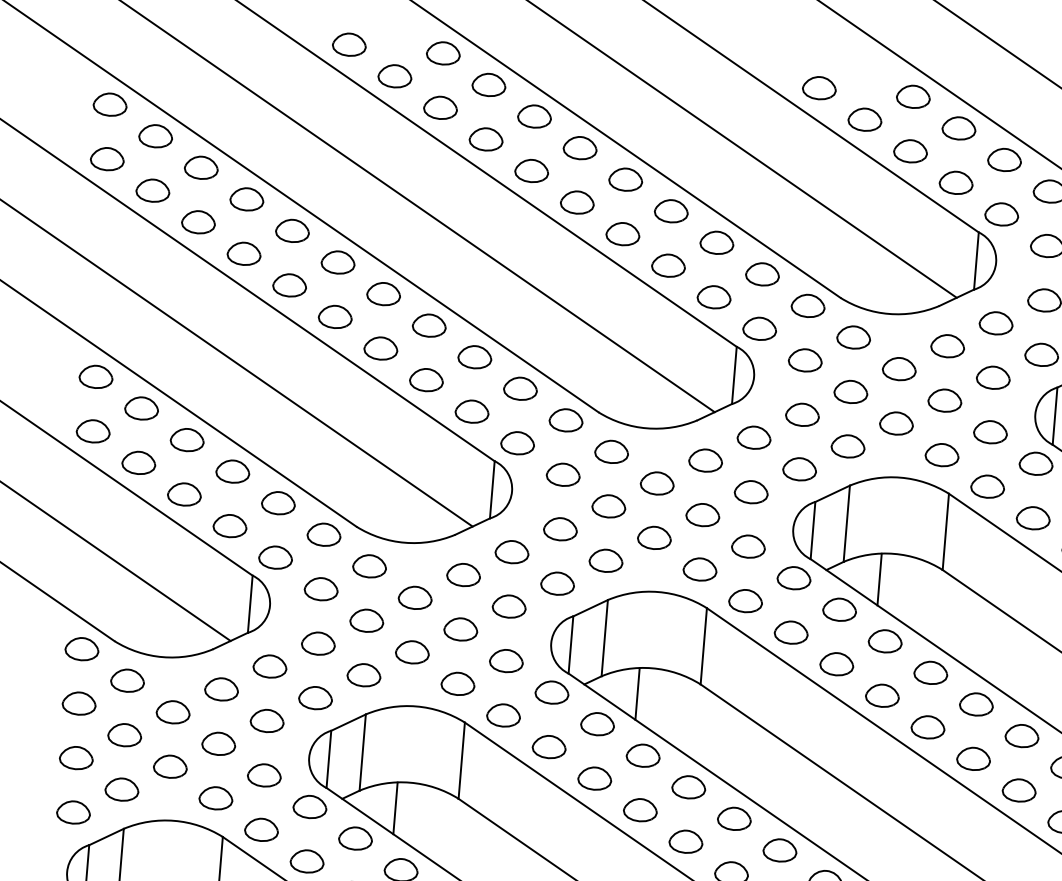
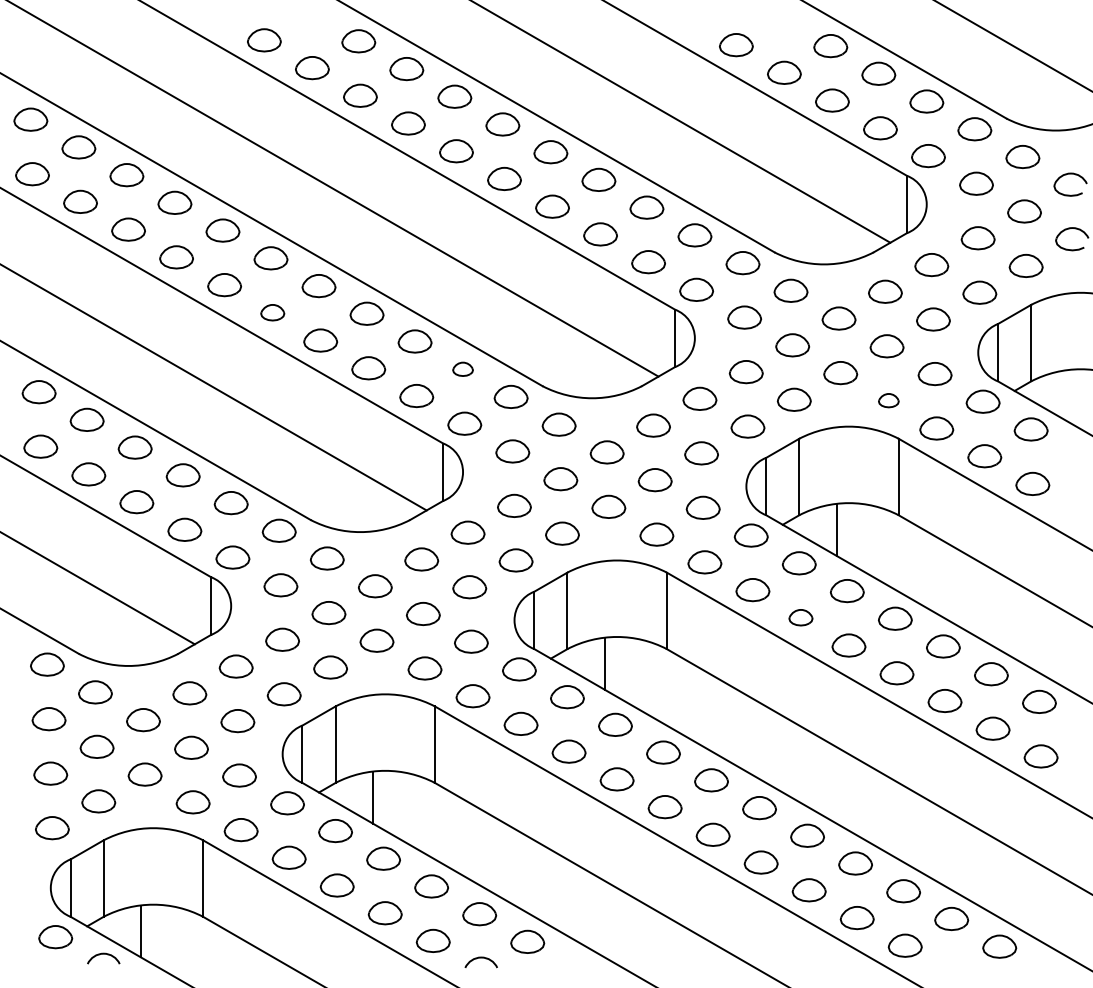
part: (335, 316) -> (272, 312), size x0.7
part: (519, 389) -> (462, 369), size x0.6
part: (941, 454) -> (888, 400), size x0.6
part: (836, 663) -> (800, 617), size x0.7

